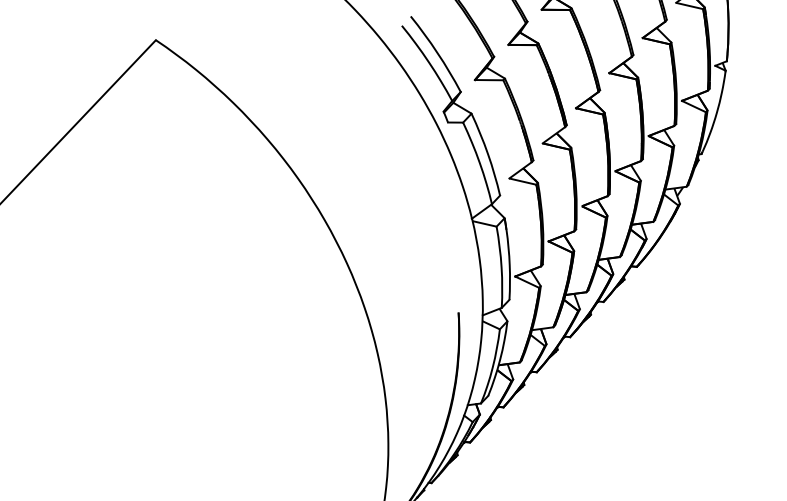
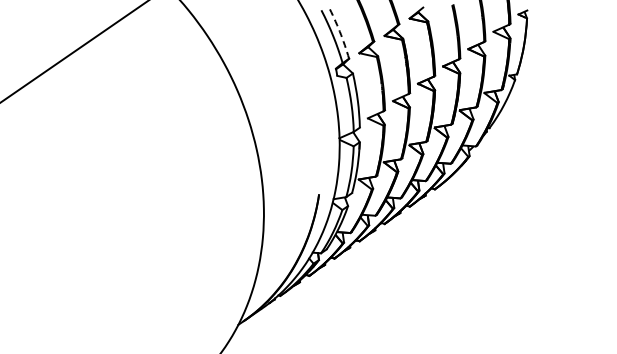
arc: (436, 52) -> (339, 31), solid -> dashed

